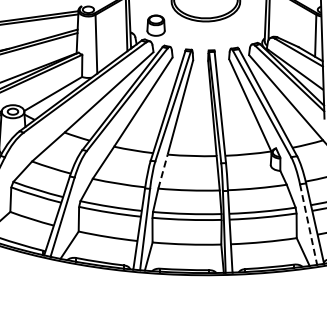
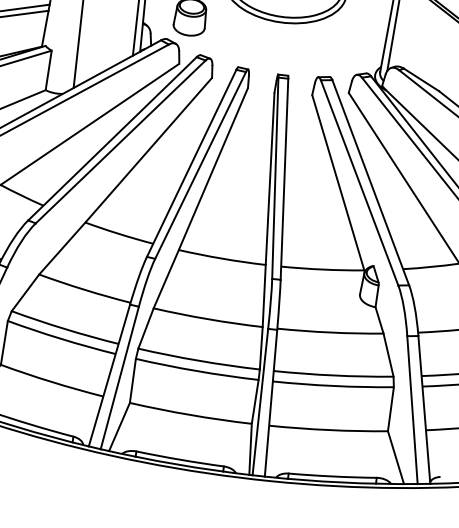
line: (163, 171) -> (167, 279), dashed -> solid
line: (308, 225) -> (412, 411), dashed -> solid

